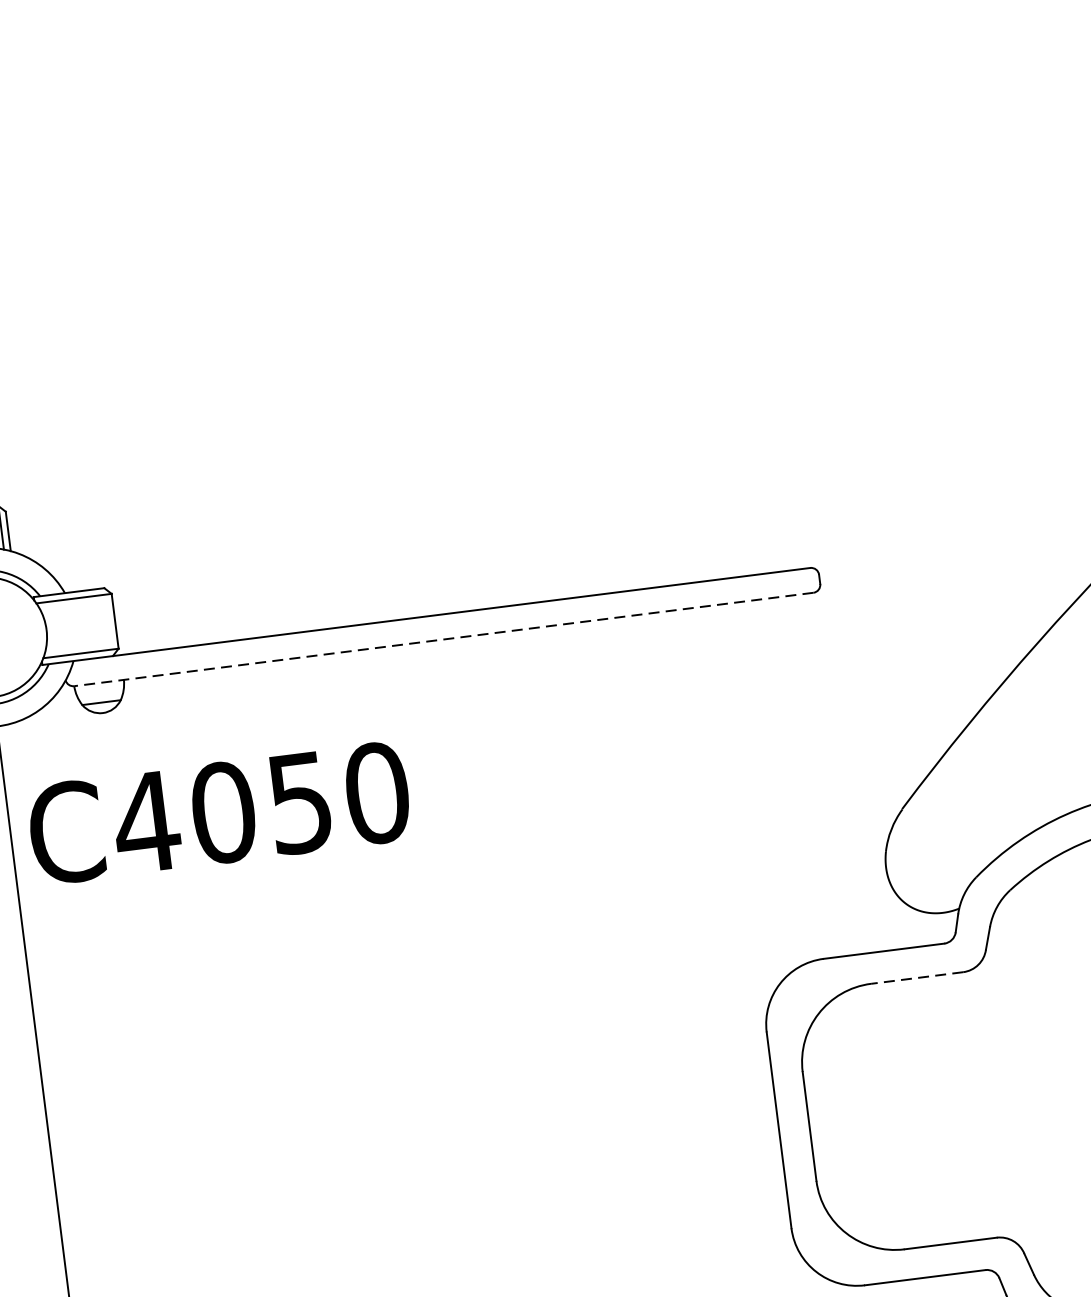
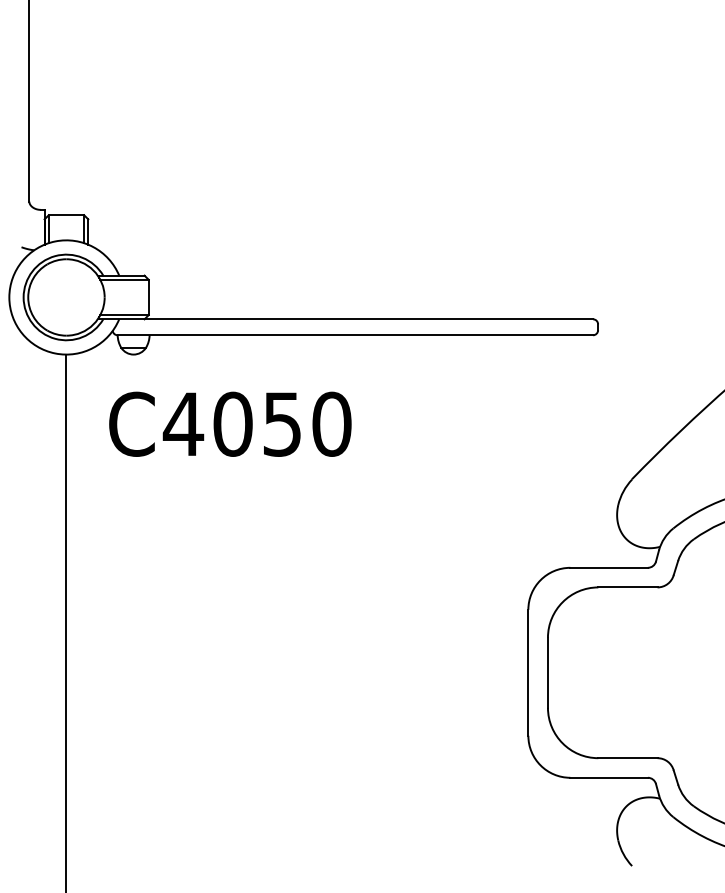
line: (444, 639) -> (355, 335), dashed -> solid
text: (219, 811) -> (230, 423), moved
line: (916, 978) -> (627, 587), dashed -> solid

